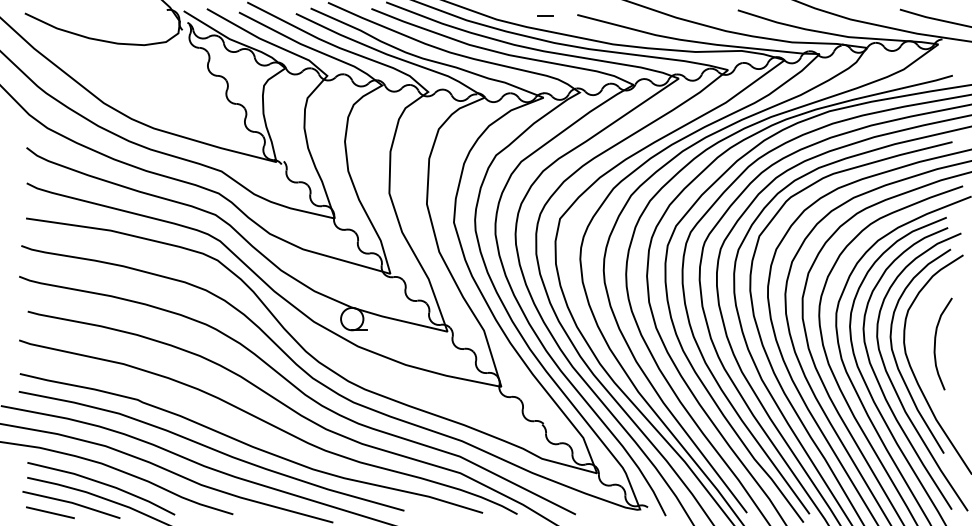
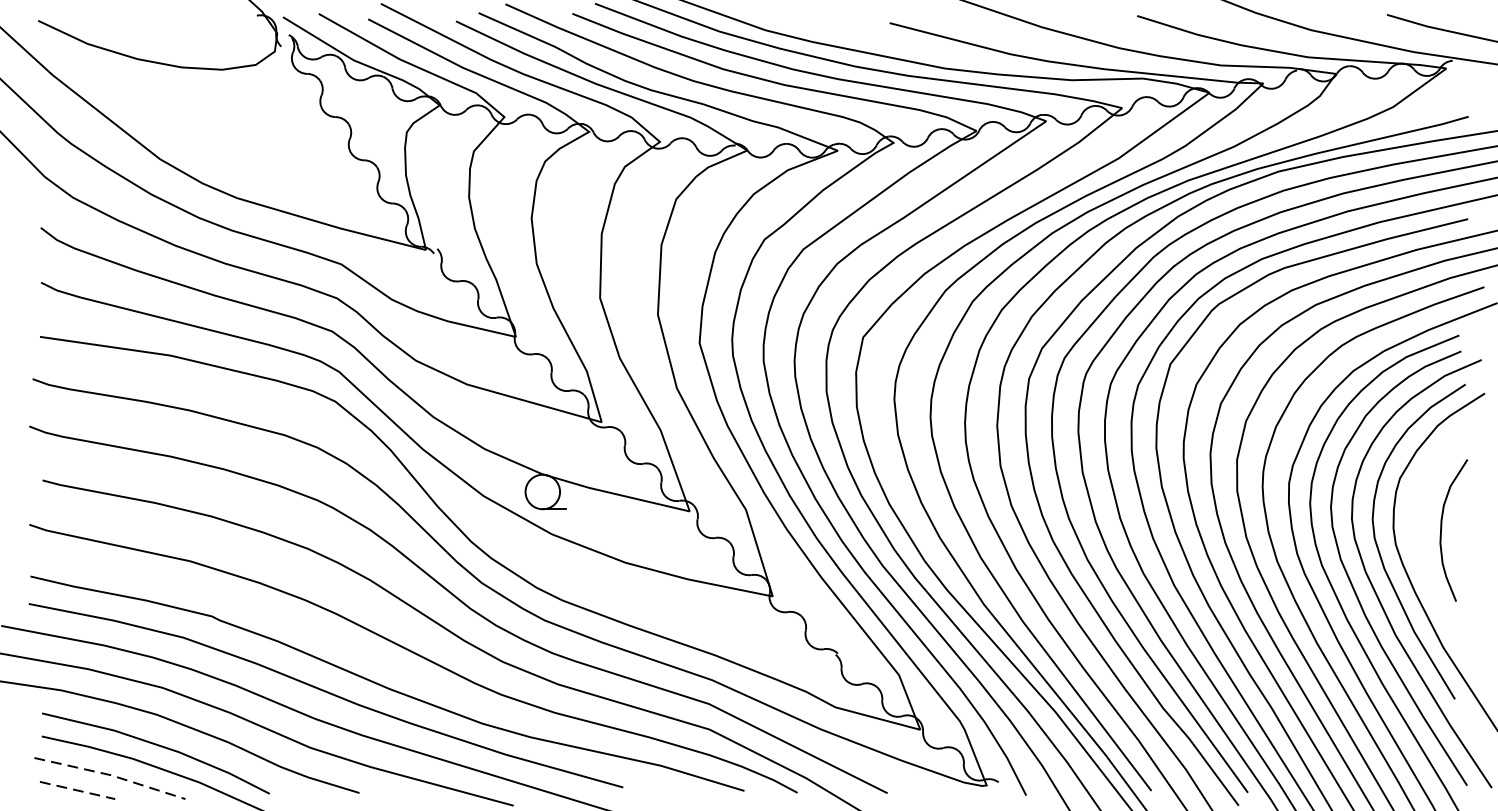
line: (545, 15) -> (840, 23), removed
line: (72, 502) -> (111, 774), solid -> dashed
line: (50, 512) -> (77, 790), solid -> dashed

